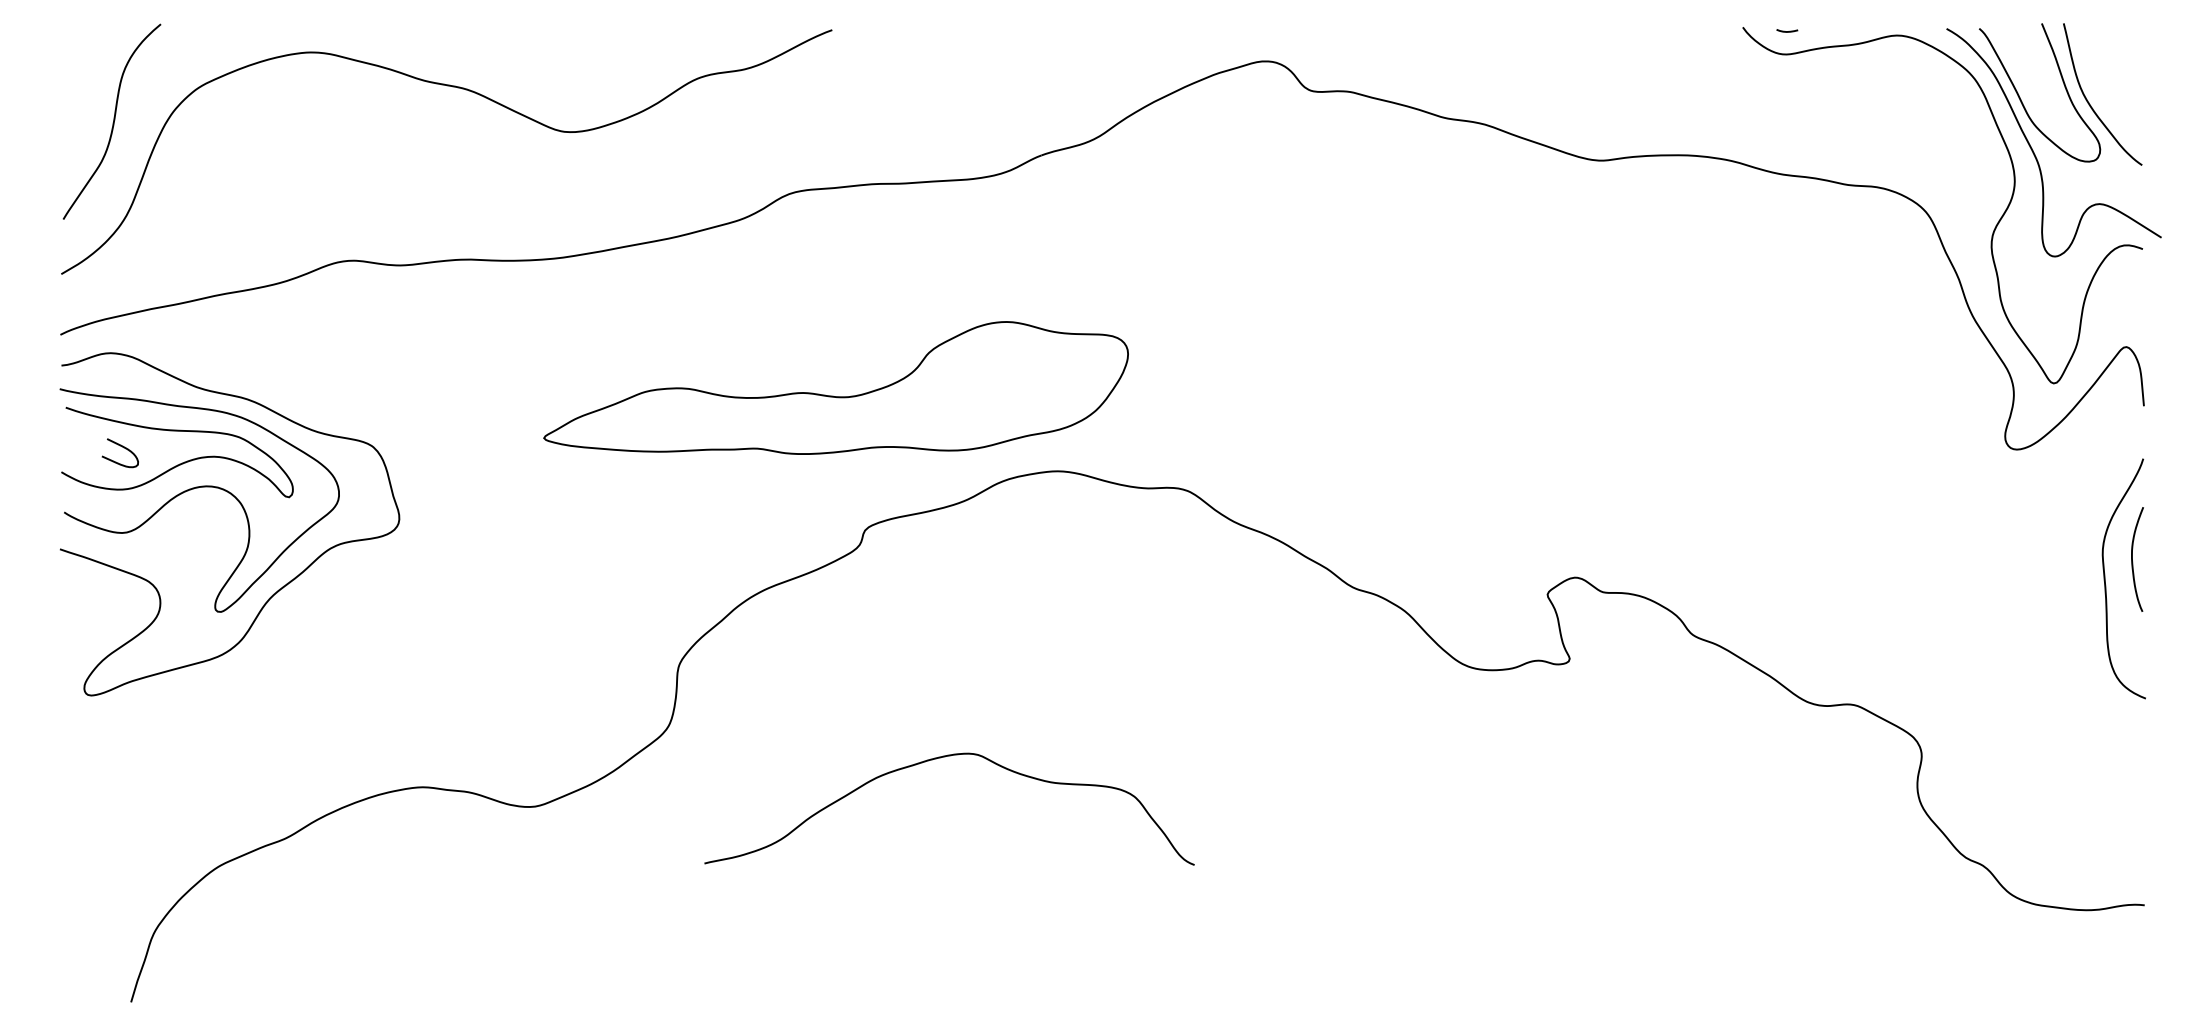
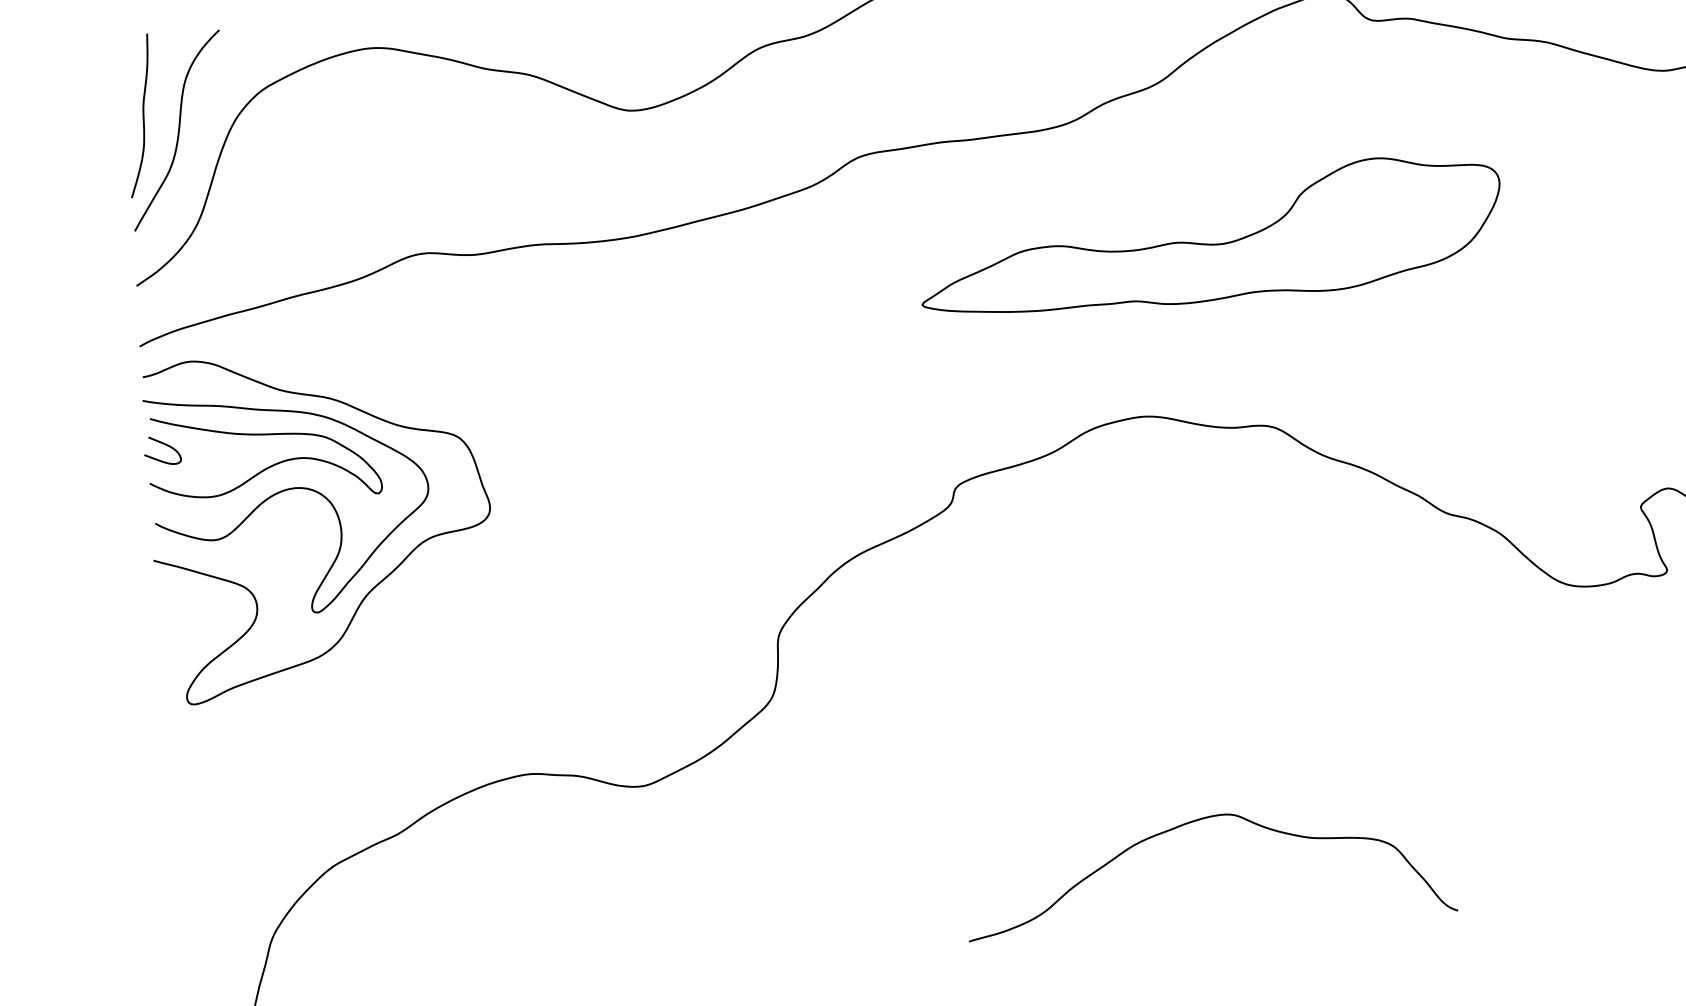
curve: (78, 104) -> (142, 115), added
part: (833, 395) -> (1208, 243), moved
curve: (123, 448) -> (165, 445), moved
curve: (936, 759) -> (1193, 822), moved

